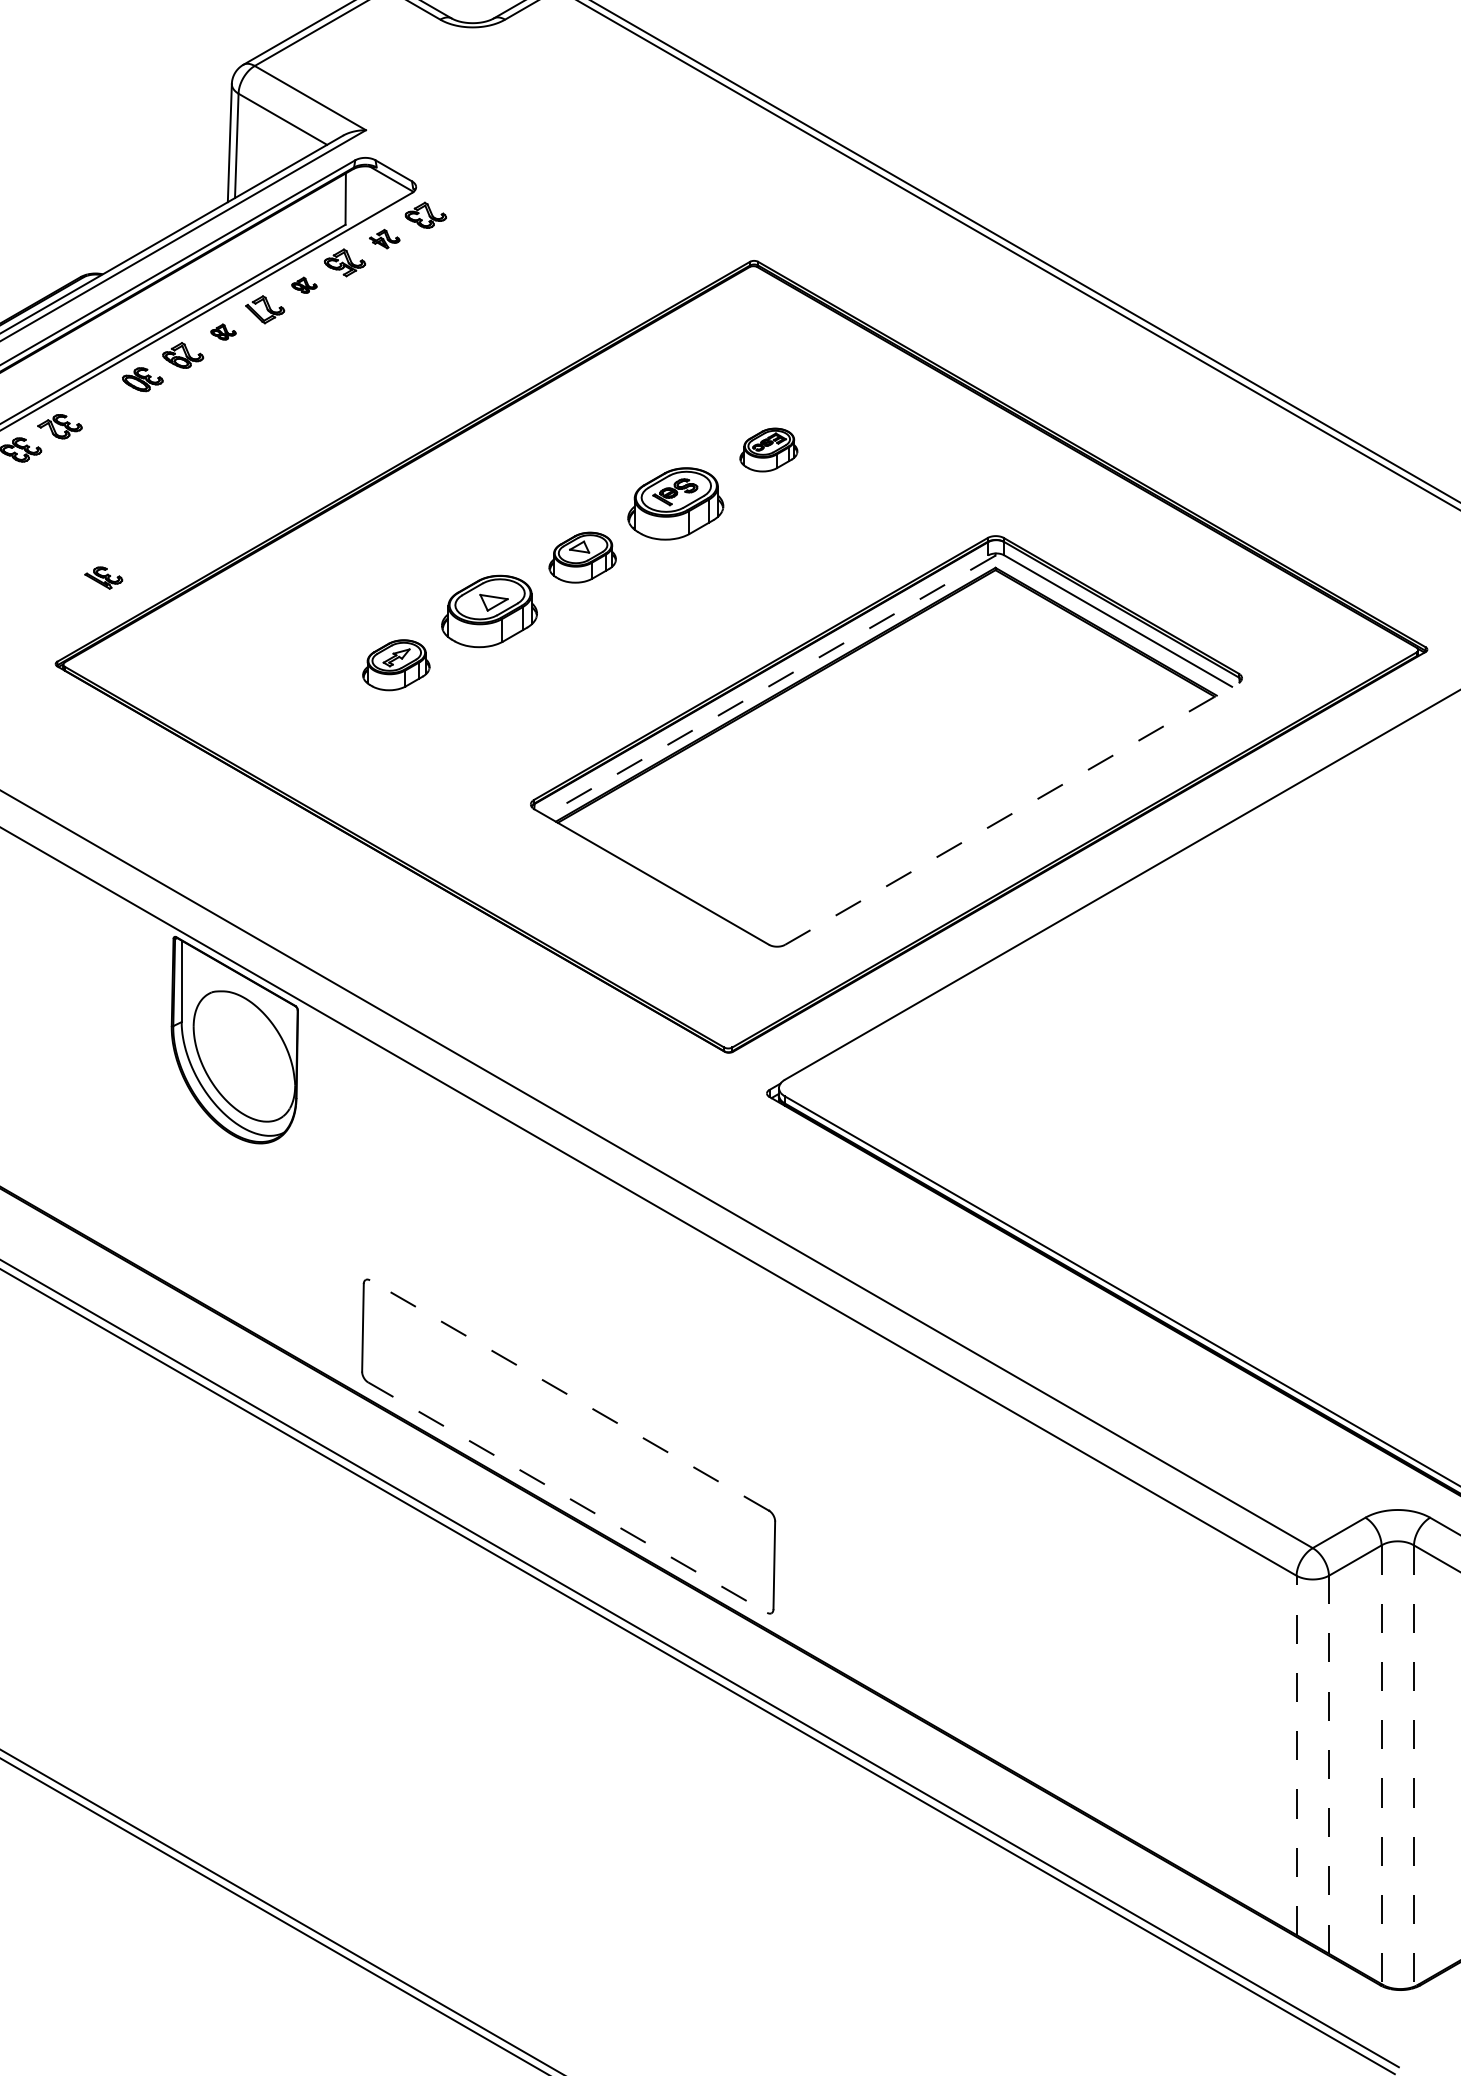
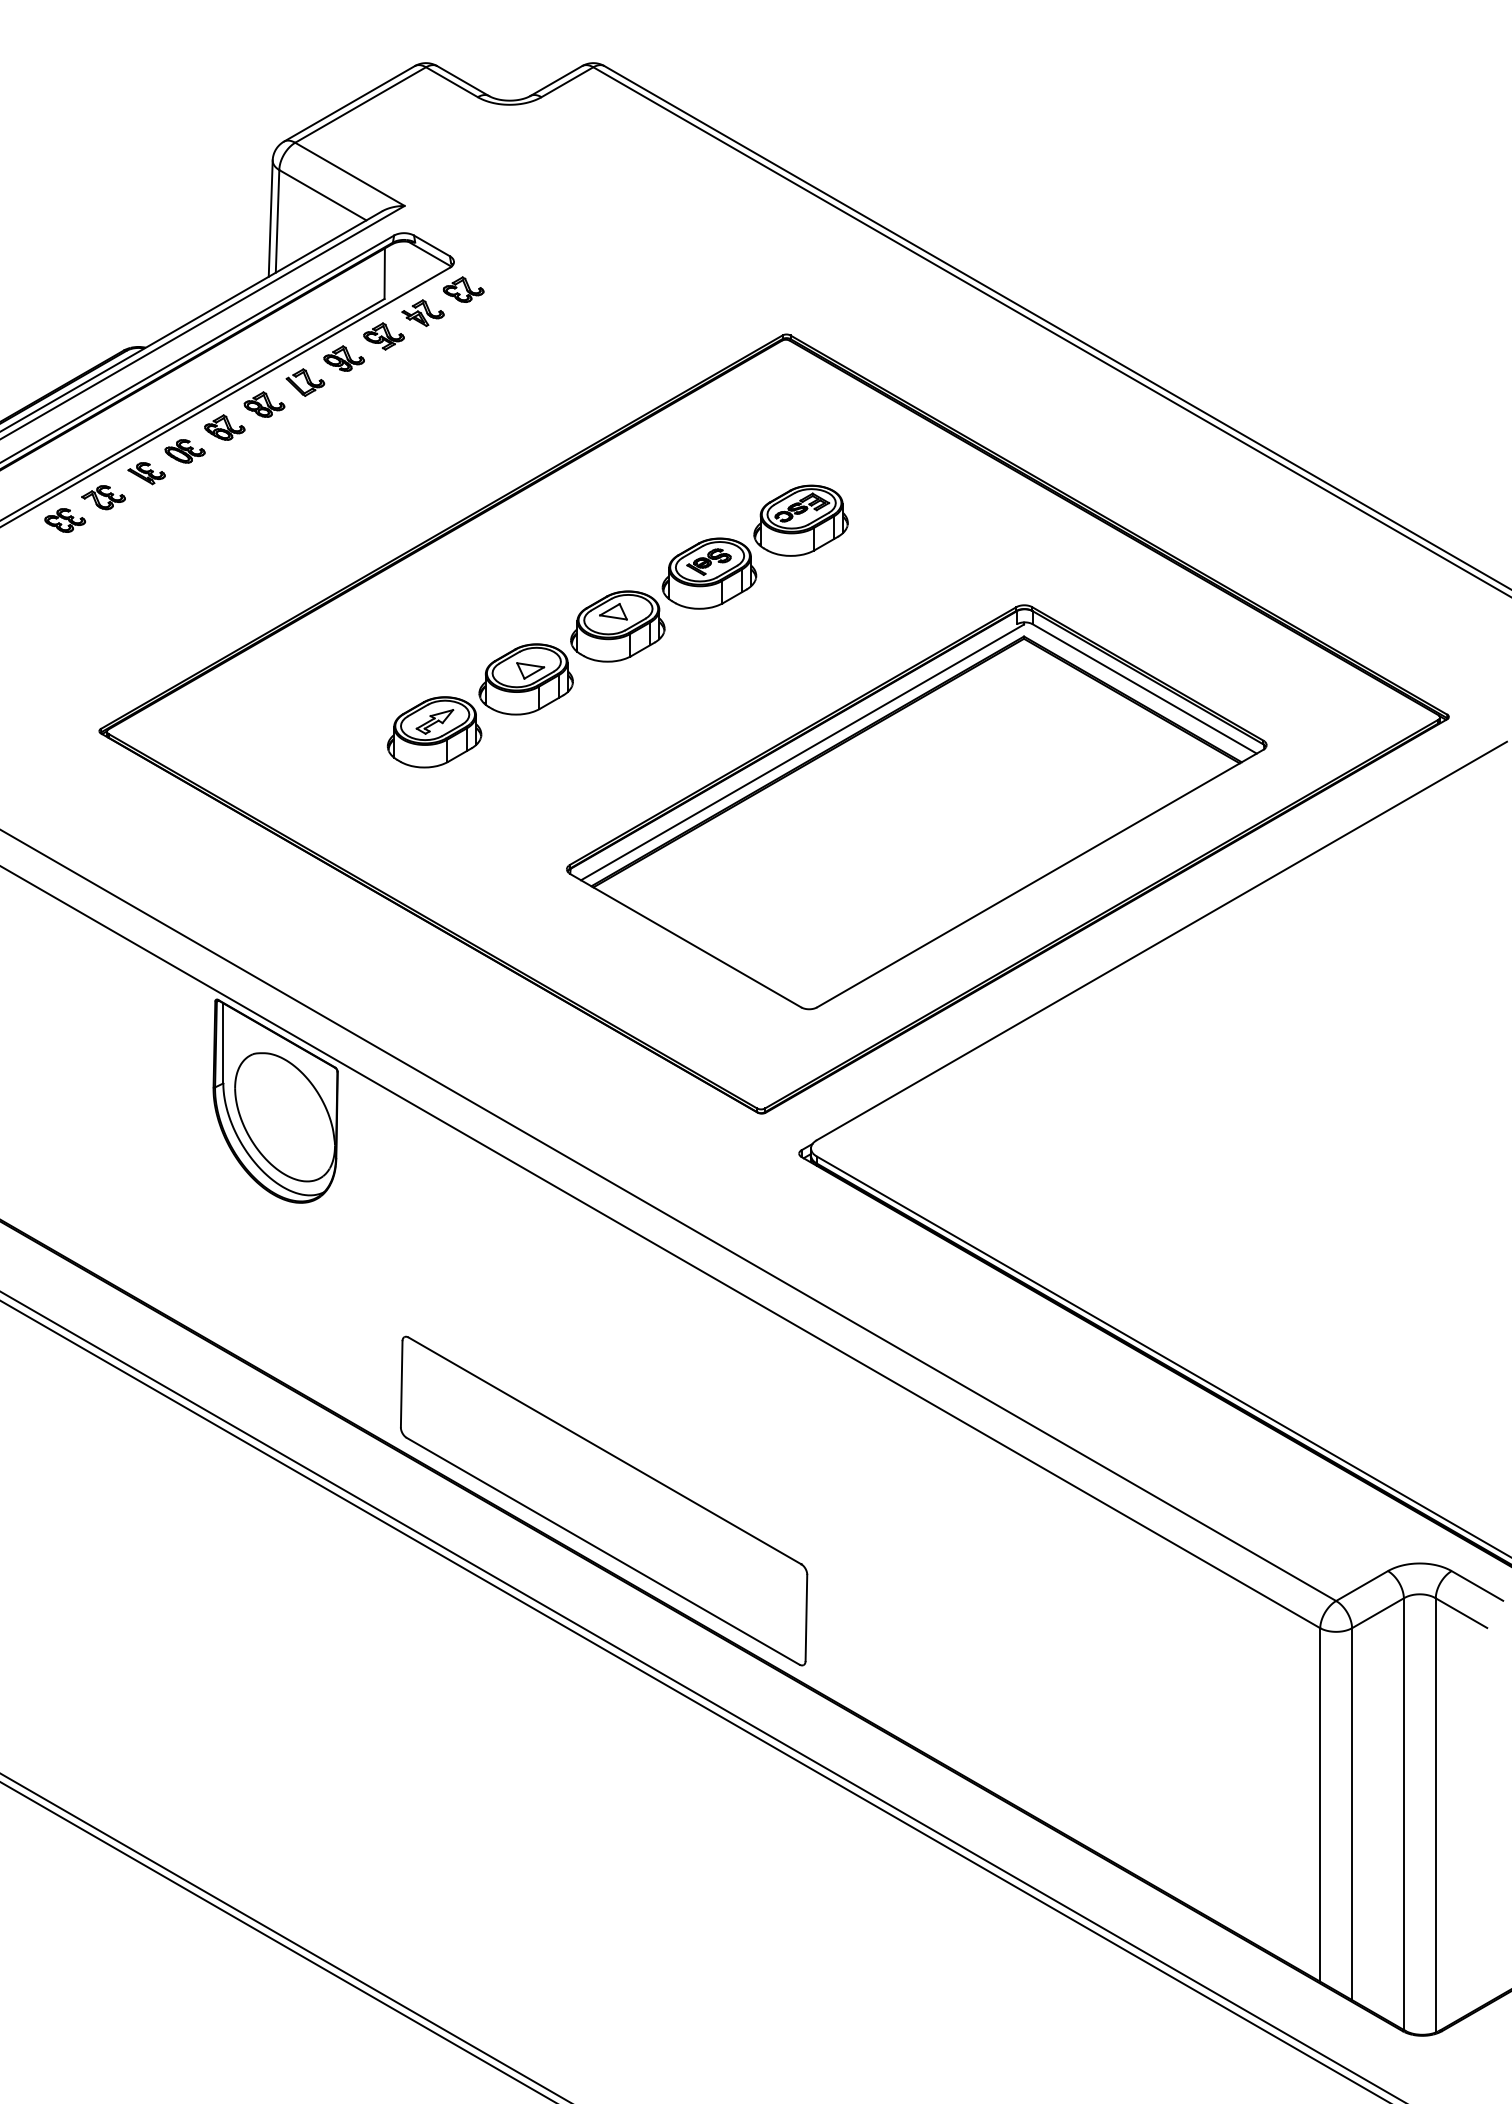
part: (384, 238) -> (422, 312), size x1.43
part: (303, 285) -> (343, 358), size x1.67
part: (223, 332) -> (264, 404), size x1.67
part: (768, 449) -> (800, 520), size x1.67
part: (582, 557) -> (617, 626), size x1.43
part: (103, 577) -> (146, 473), moved
part: (396, 665) -> (434, 732), size x1.43
line: (770, 685) -> (802, 752), dashed -> solid
line: (1012, 813) -> (1040, 878), dashed -> solid
line: (569, 1395) -> (604, 1450), dashed -> solid
line: (568, 1497) -> (603, 1551), dashed -> solid
line: (1296, 1754) -> (1320, 1804), dashed -> solid
line: (1329, 1765) -> (1352, 1814), dashed -> solid
line: (1381, 1765) -> (1403, 1814), dashed -> solid
line: (1413, 1766) -> (1435, 1815), dashed -> solid

